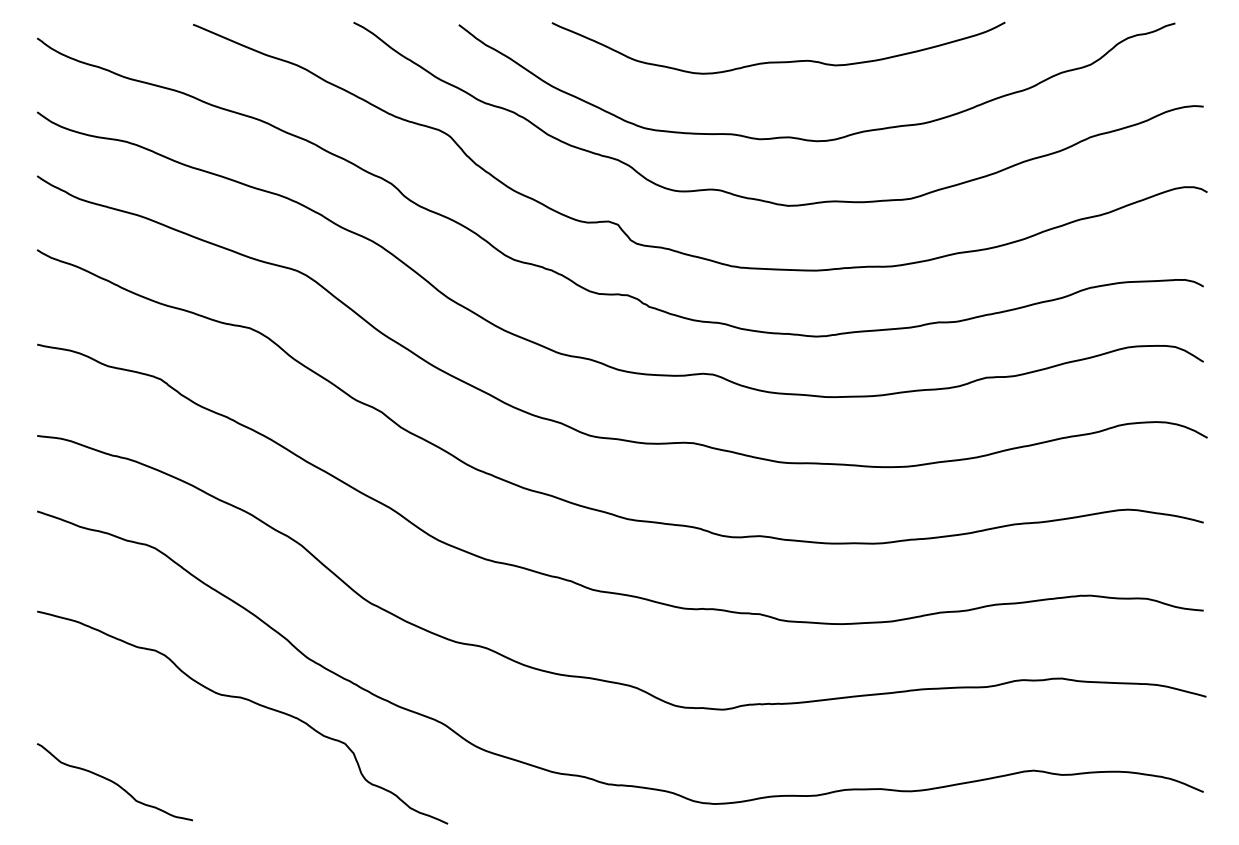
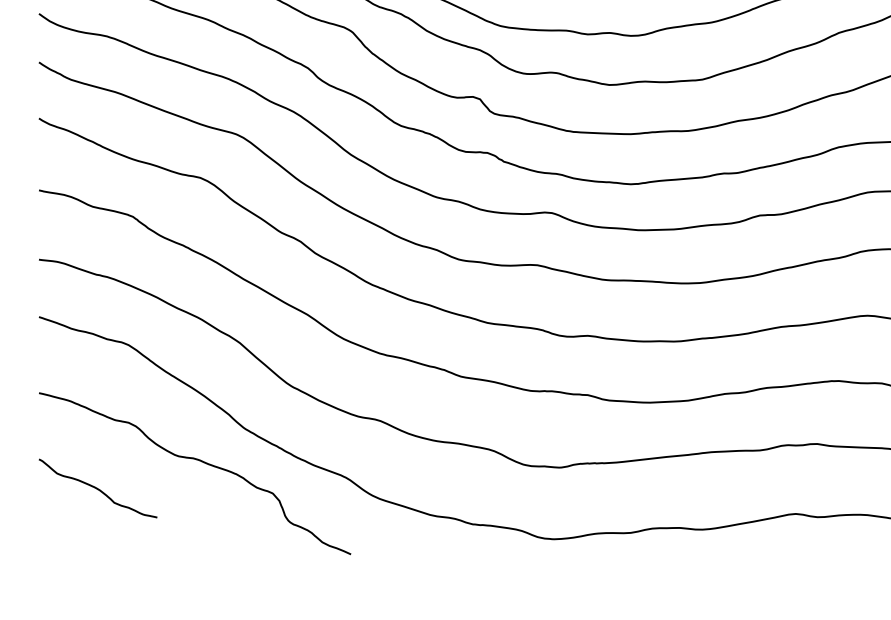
curve: (114, 782) -> (97, 488), moved

